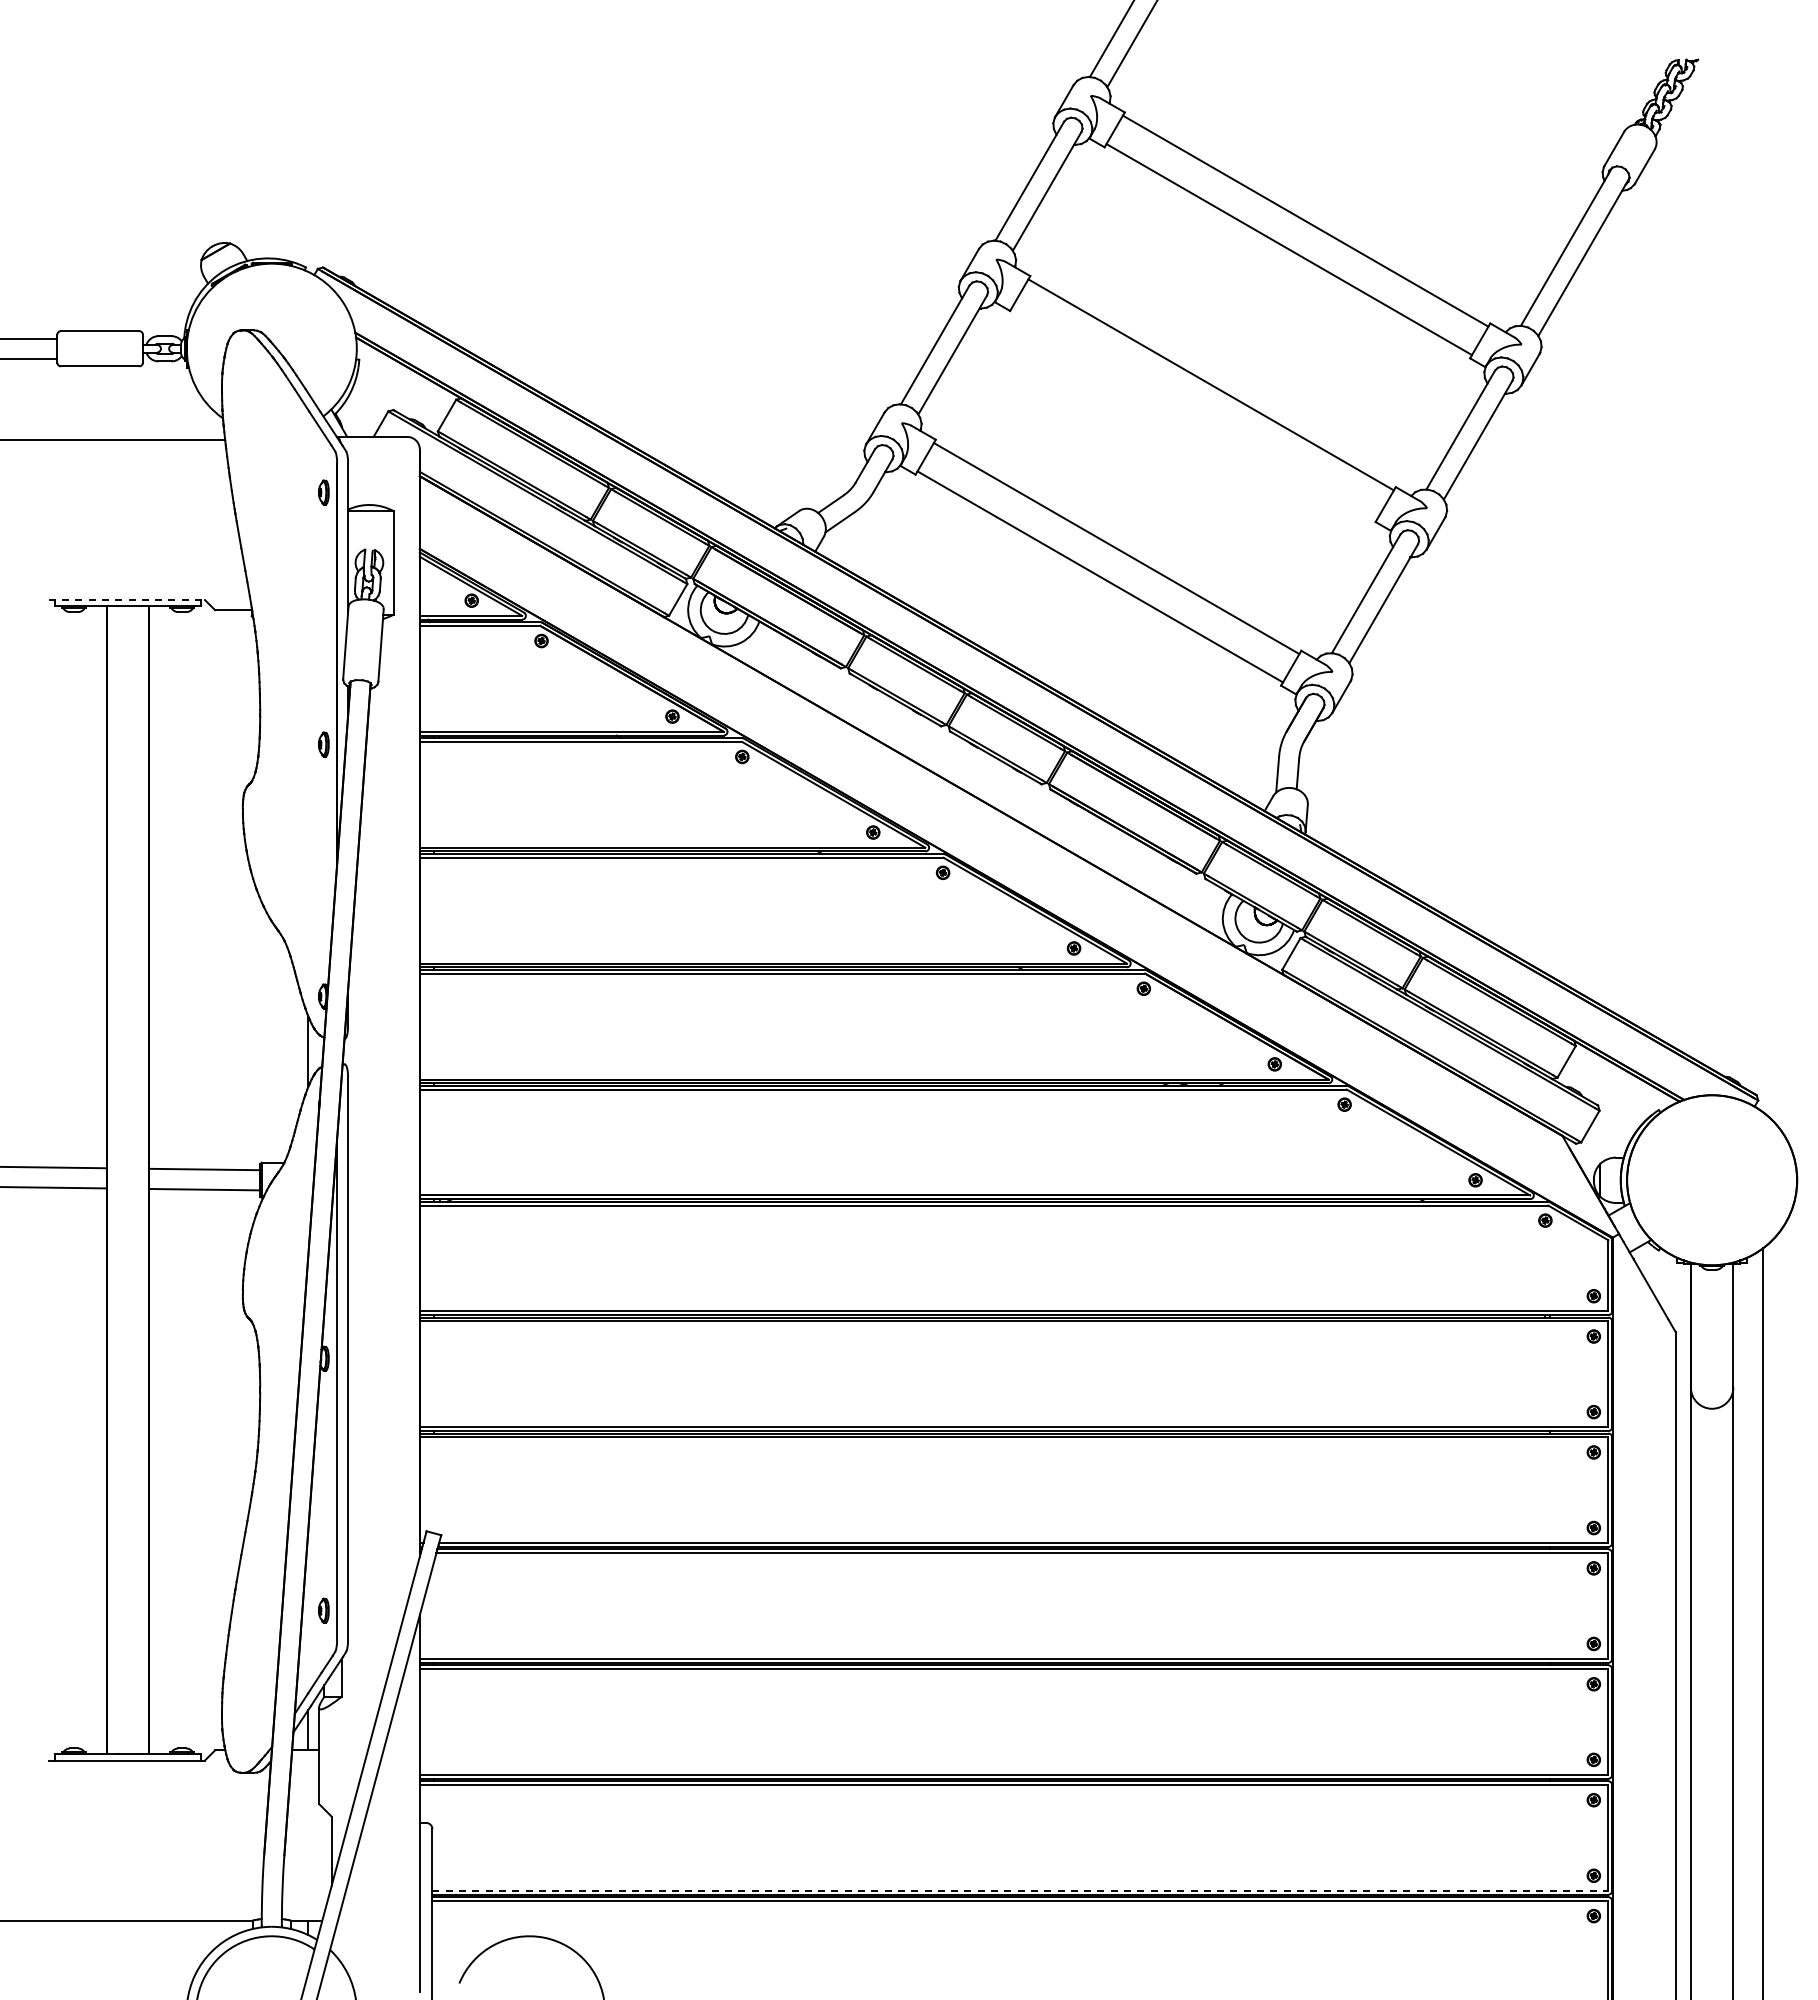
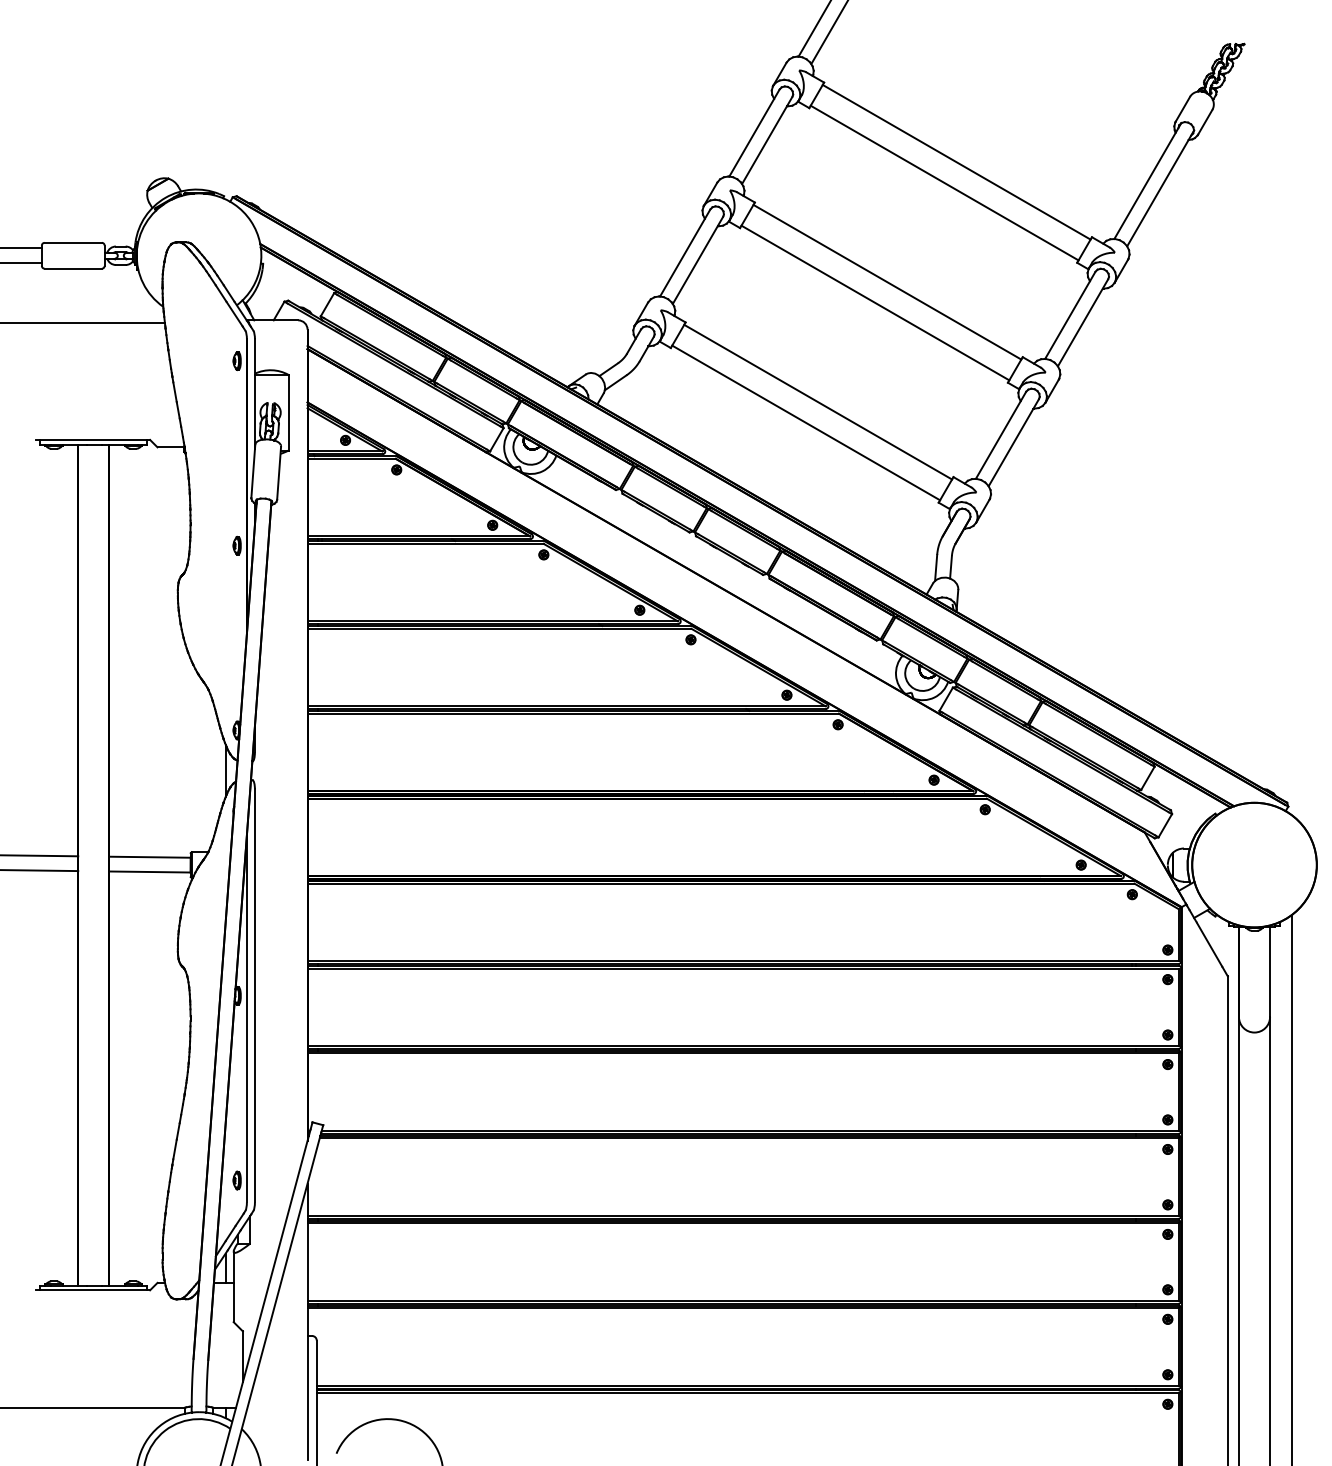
line: (1194, 412) -> (875, 302), added
line: (127, 600) -> (93, 440), dashed -> solid
line: (1020, 1890) -> (747, 1385), dashed -> solid

